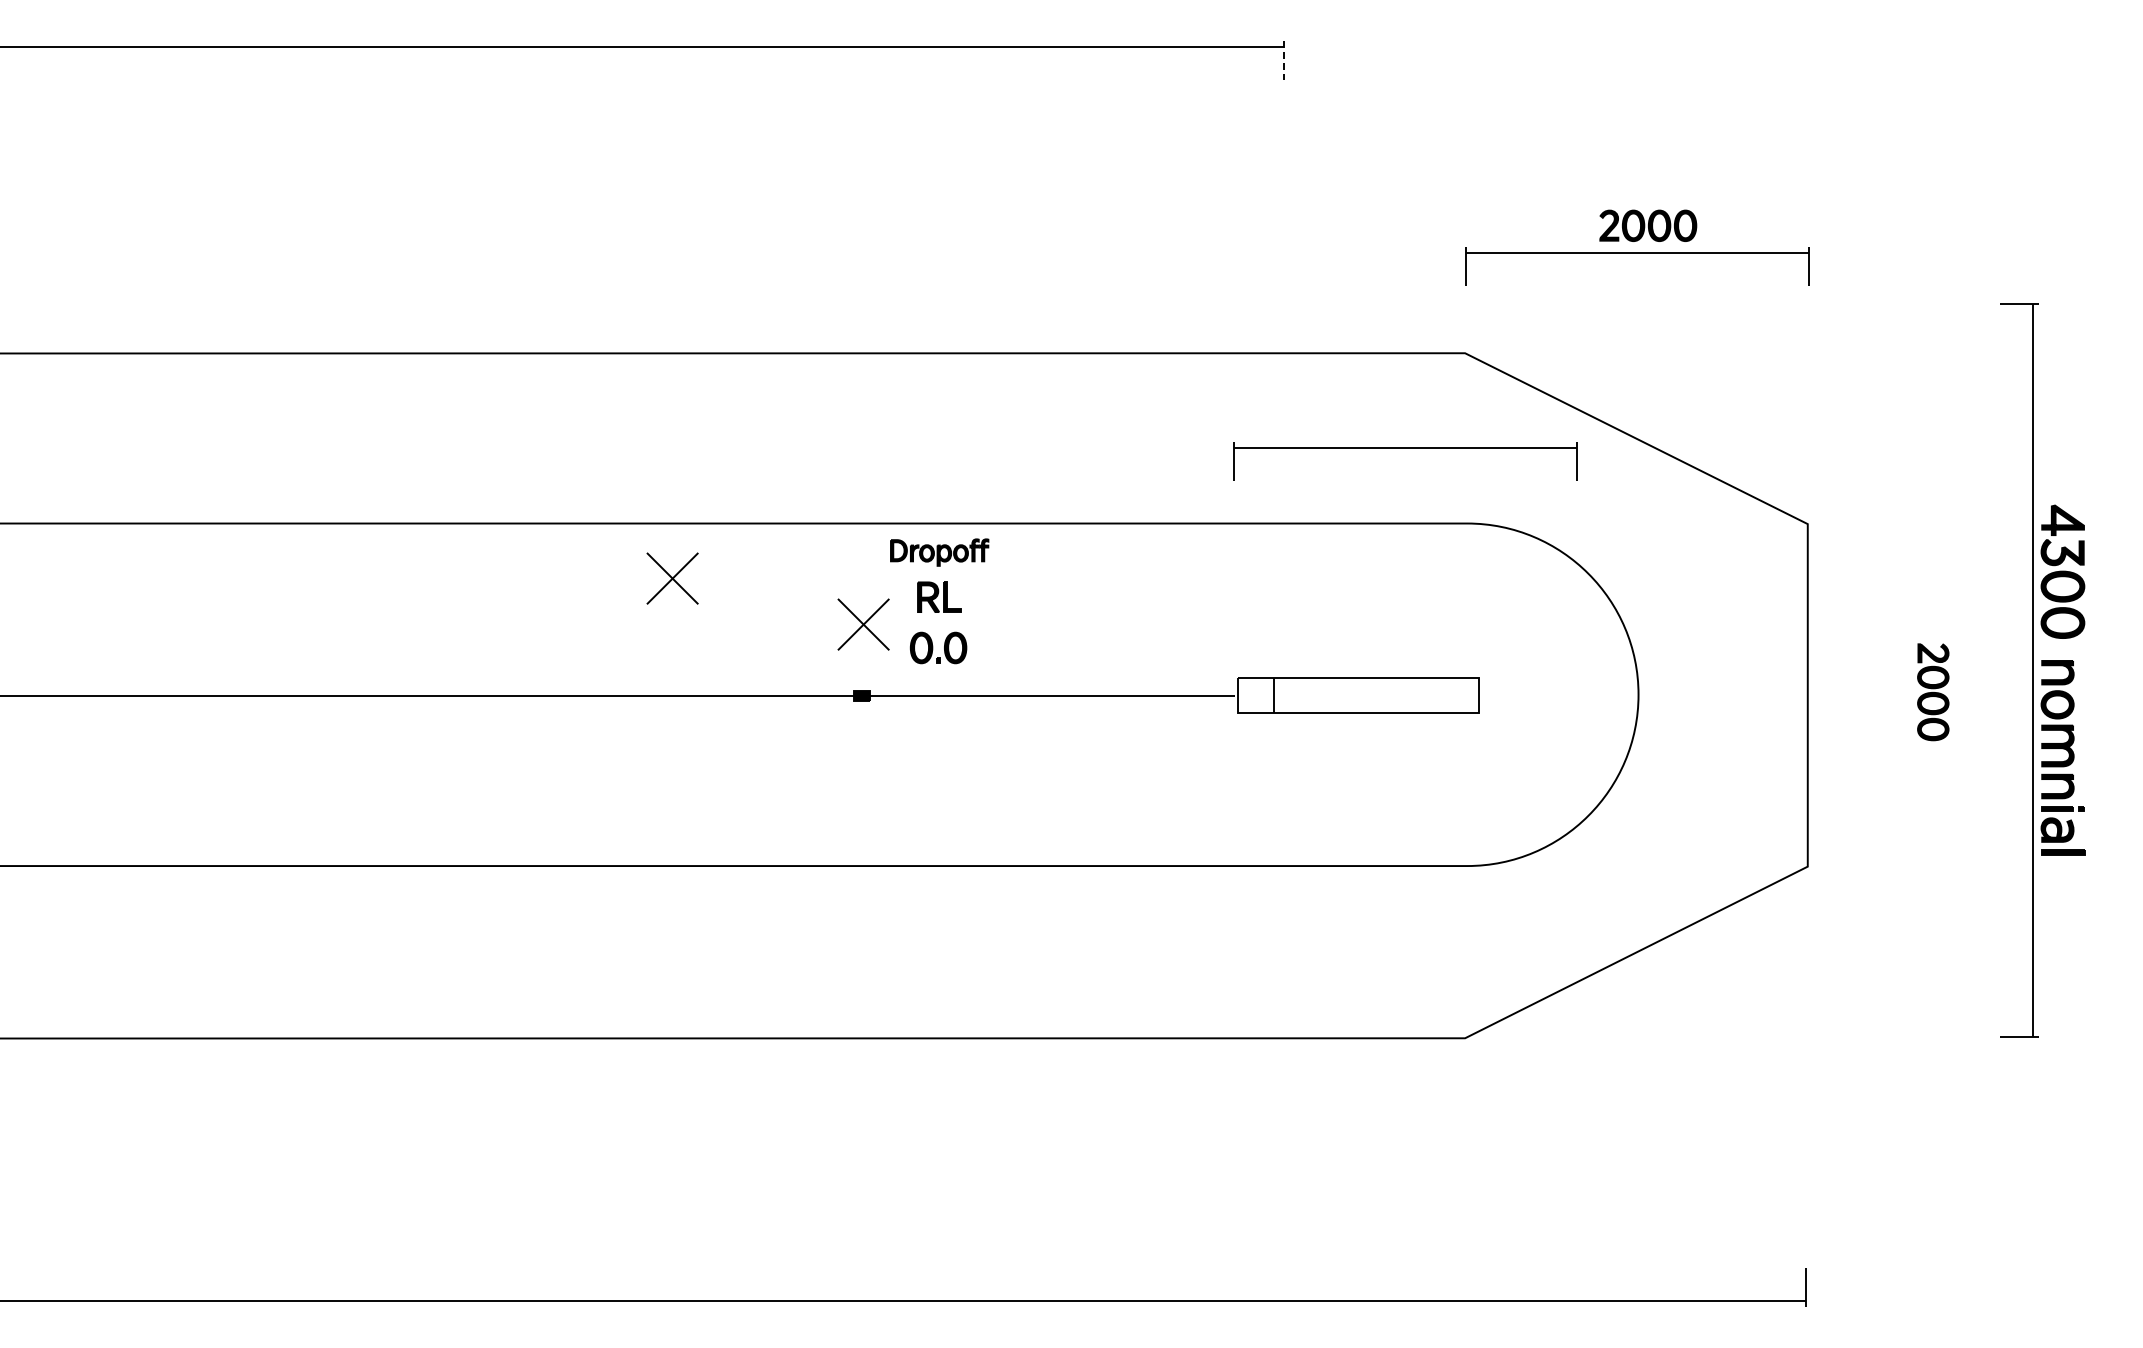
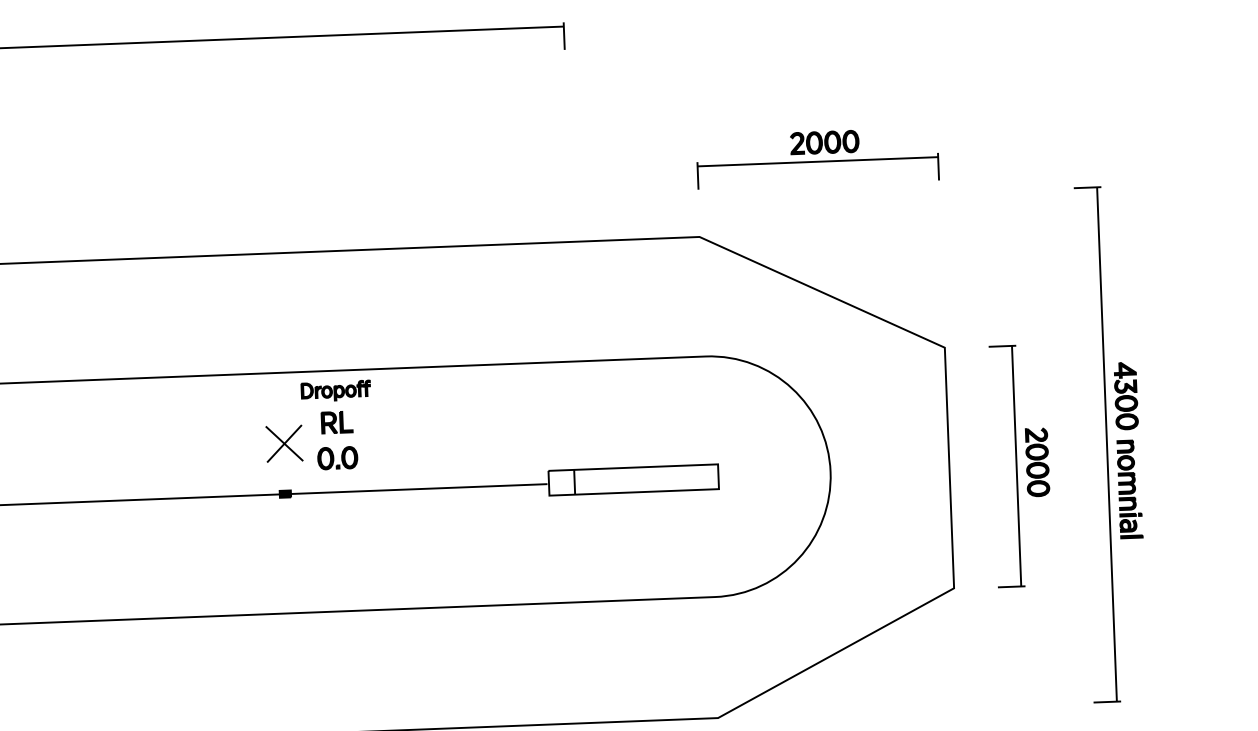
line: (1283, 60) -> (564, 36), dashed -> solid
part: (1405, 448) -> (660, 305), removed
part: (672, 578) -> (149, 416), removed
part: (2062, 679) -> (1127, 449), size x0.71
part: (1902, 696) -> (1016, 466), added

